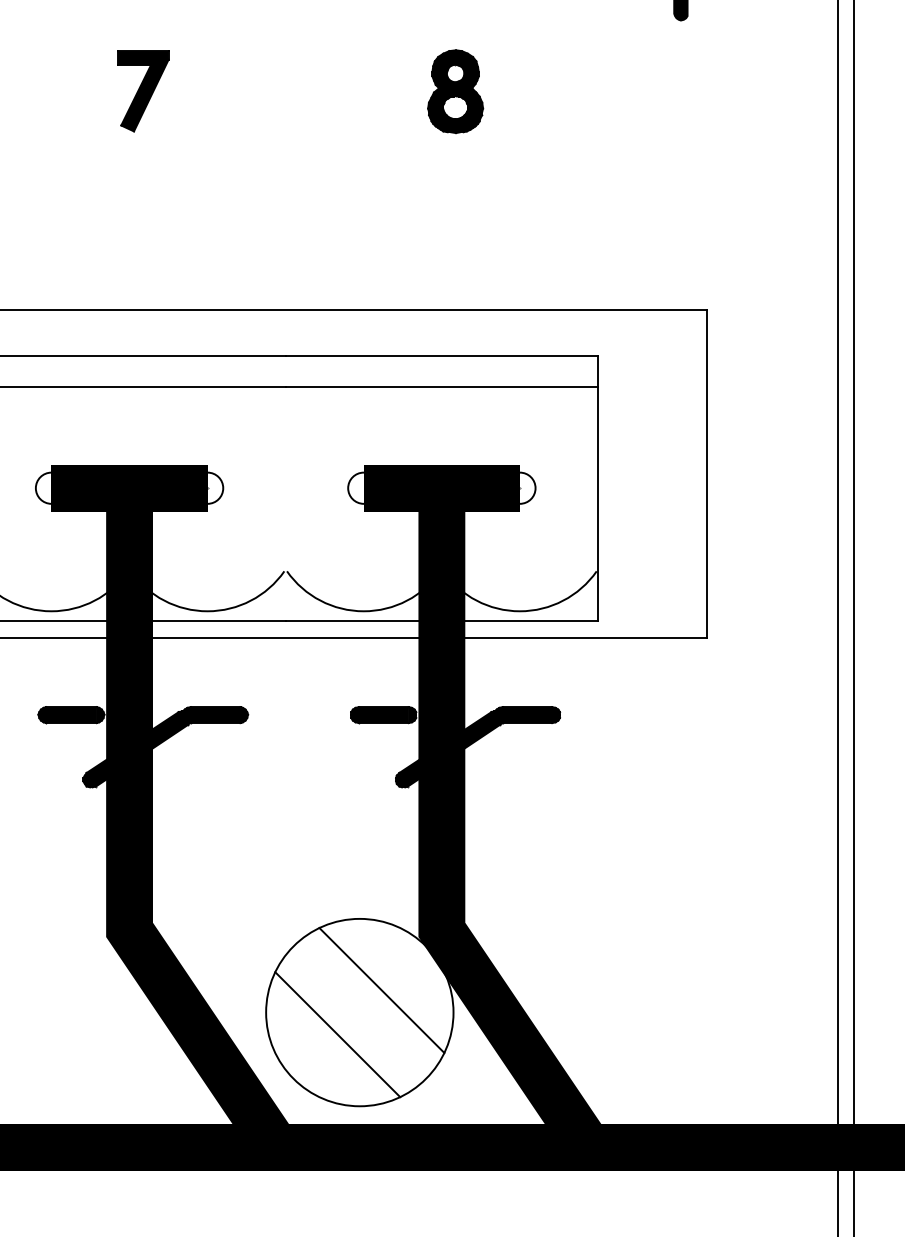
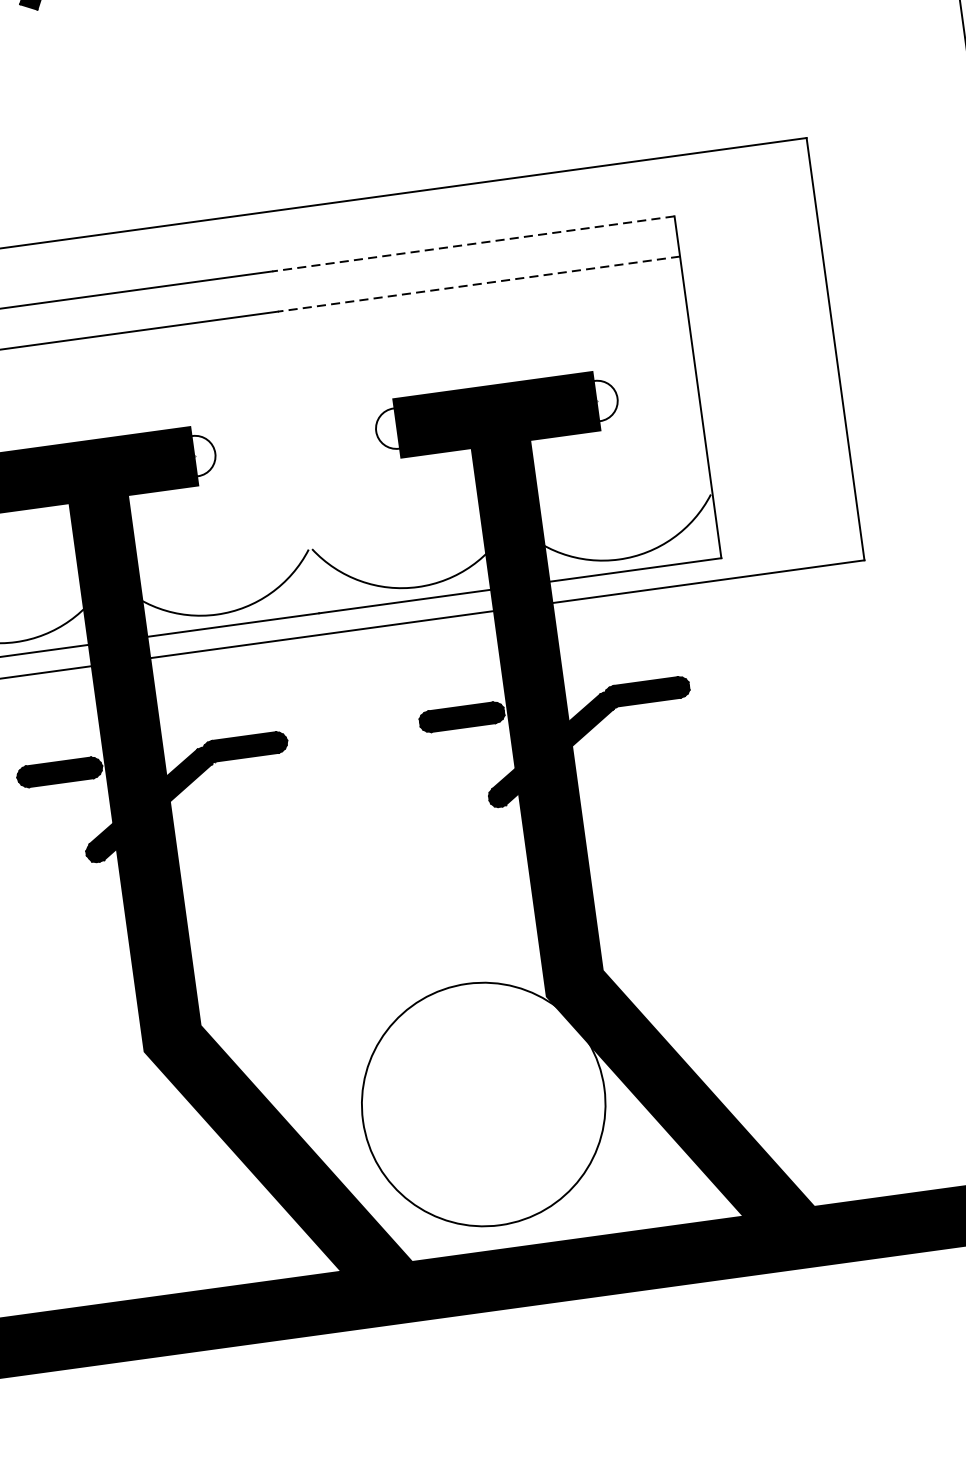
line: (441, 355) -> (472, 243), solid -> dashed
line: (441, 386) -> (478, 283), solid -> dashed
line: (381, 990) -> (507, 1072), removed
line: (337, 1034) -> (458, 1136), removed

